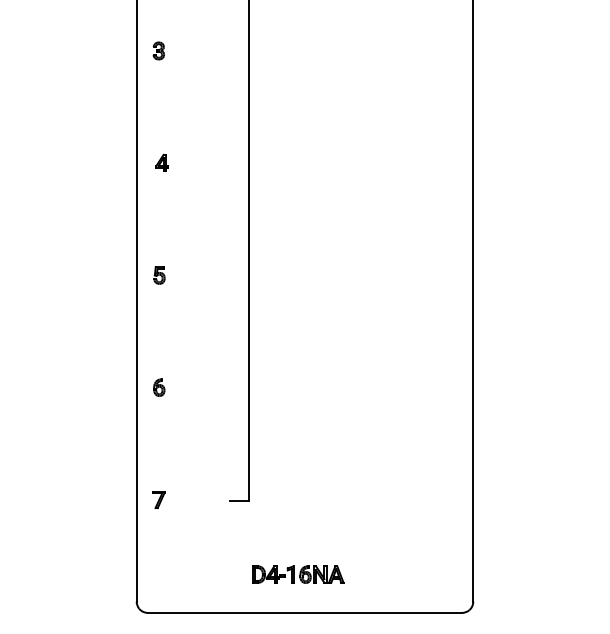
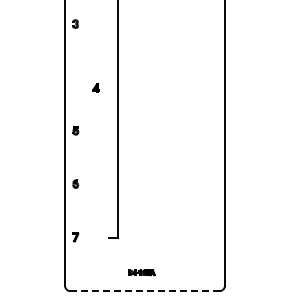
part: (160, 161) -> (95, 87), moved
part: (297, 573) -> (141, 272), size x0.6
line: (303, 613) -> (144, 291), solid -> dashed

